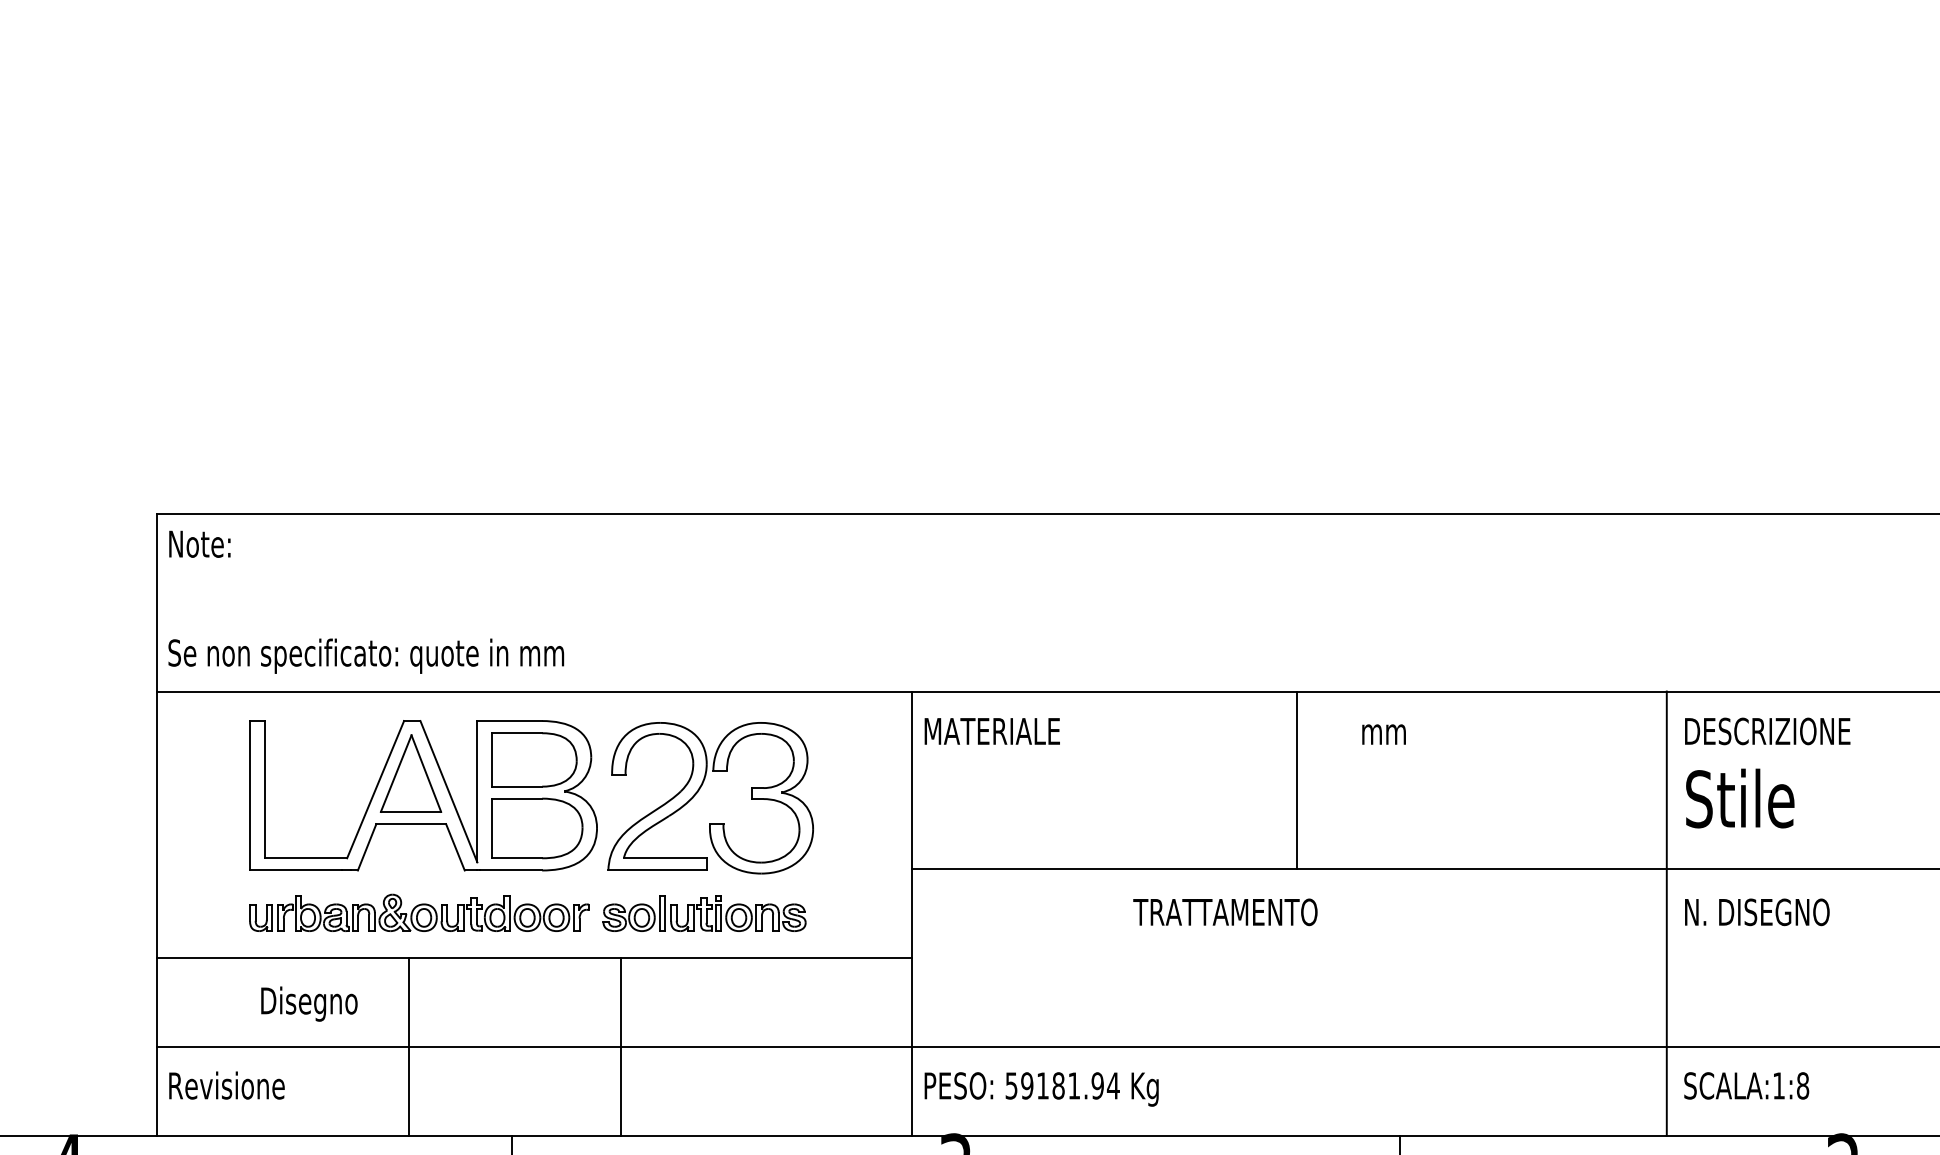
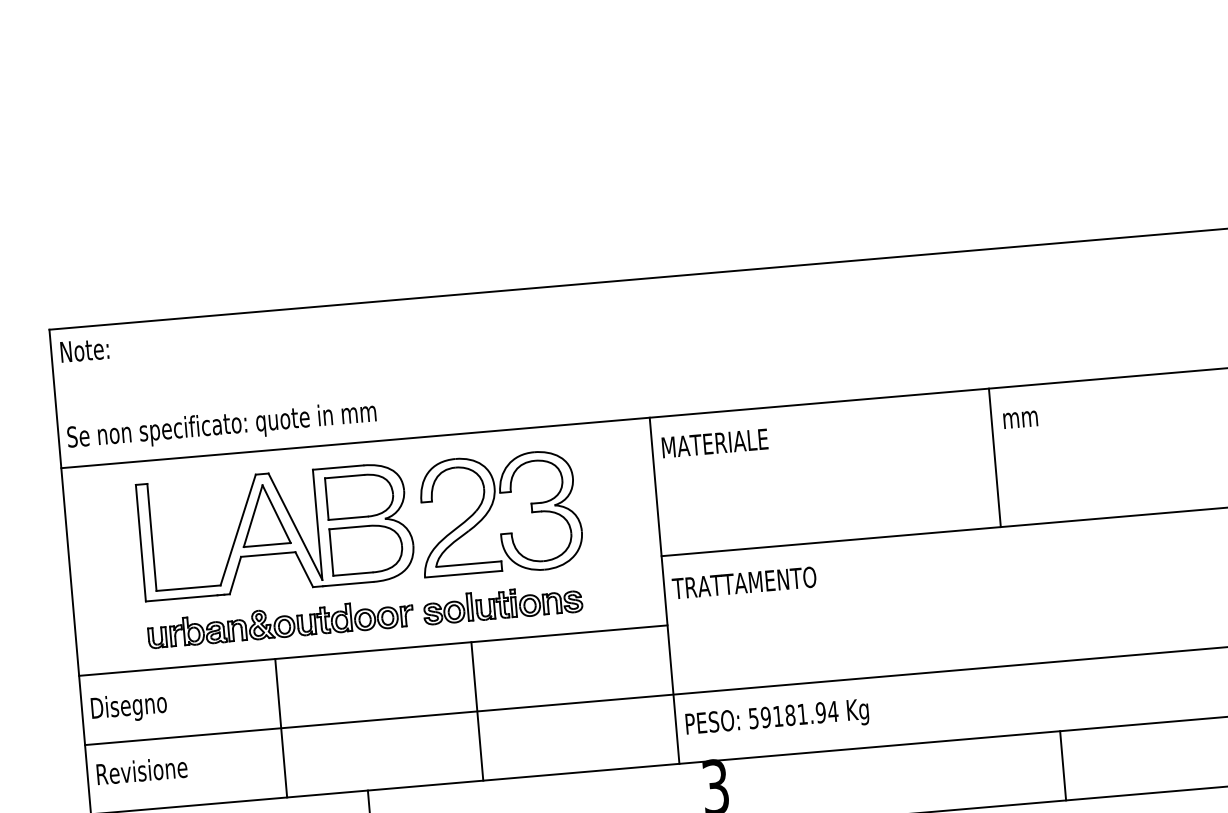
line: (1297, 780) -> (995, 457), moved
text: (1225, 912) -> (744, 583), moved
text: (309, 1003) -> (129, 707), moved
line: (621, 1046) -> (477, 711), moved

